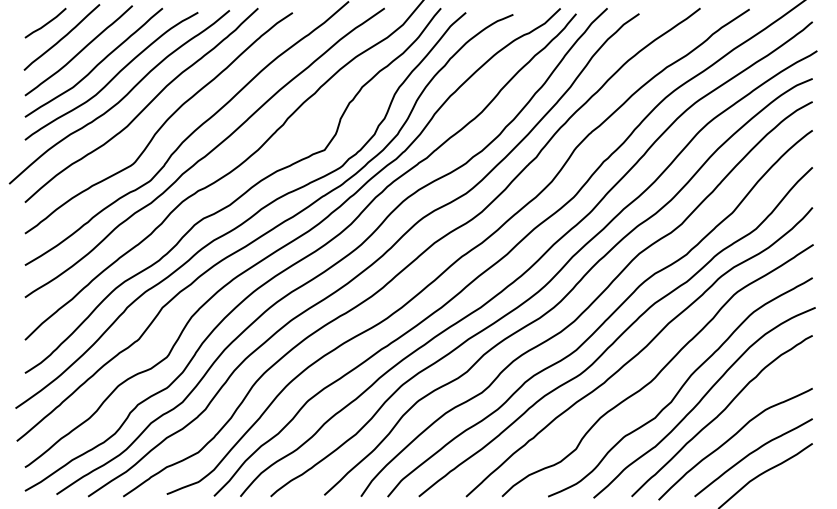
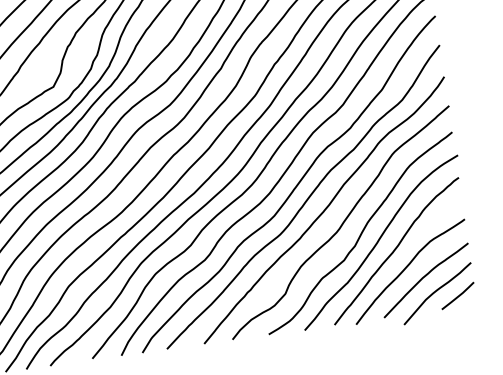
line: (790, 482) -> (458, 295), added

